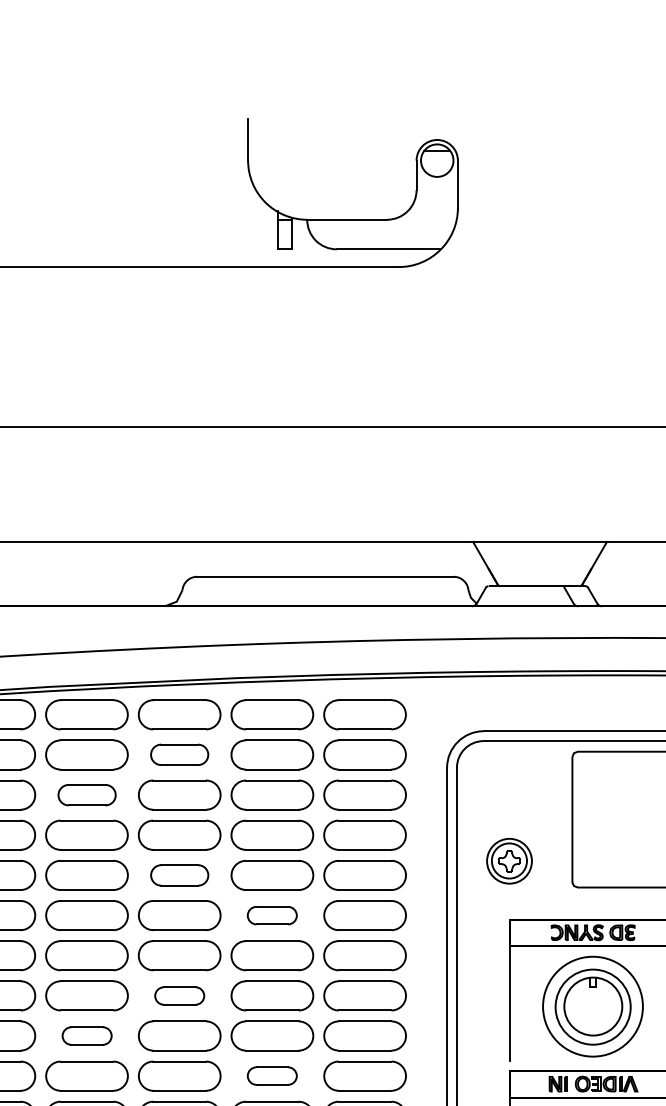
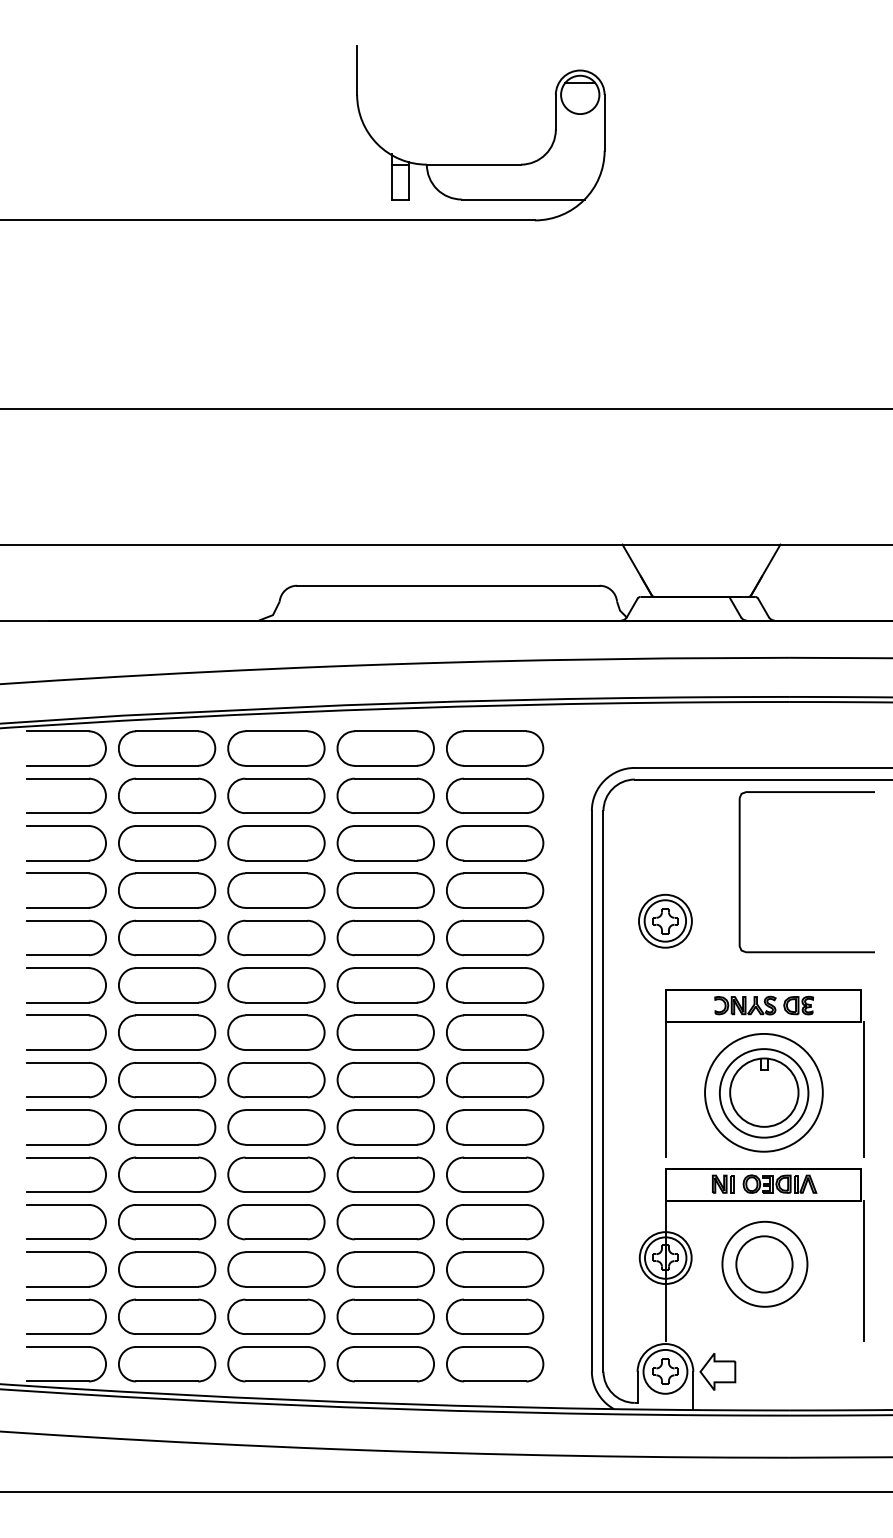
part: (179, 754) -> (276, 795), size x1.43
part: (87, 795) -> (167, 843), size x1.43
part: (179, 875) -> (276, 937), size x1.43
part: (272, 915) -> (385, 985), size x1.67
part: (179, 996) -> (276, 1080), size x1.67
part: (87, 1036) -> (167, 1127), size x1.67
part: (272, 1075) -> (385, 1174), size x1.67

